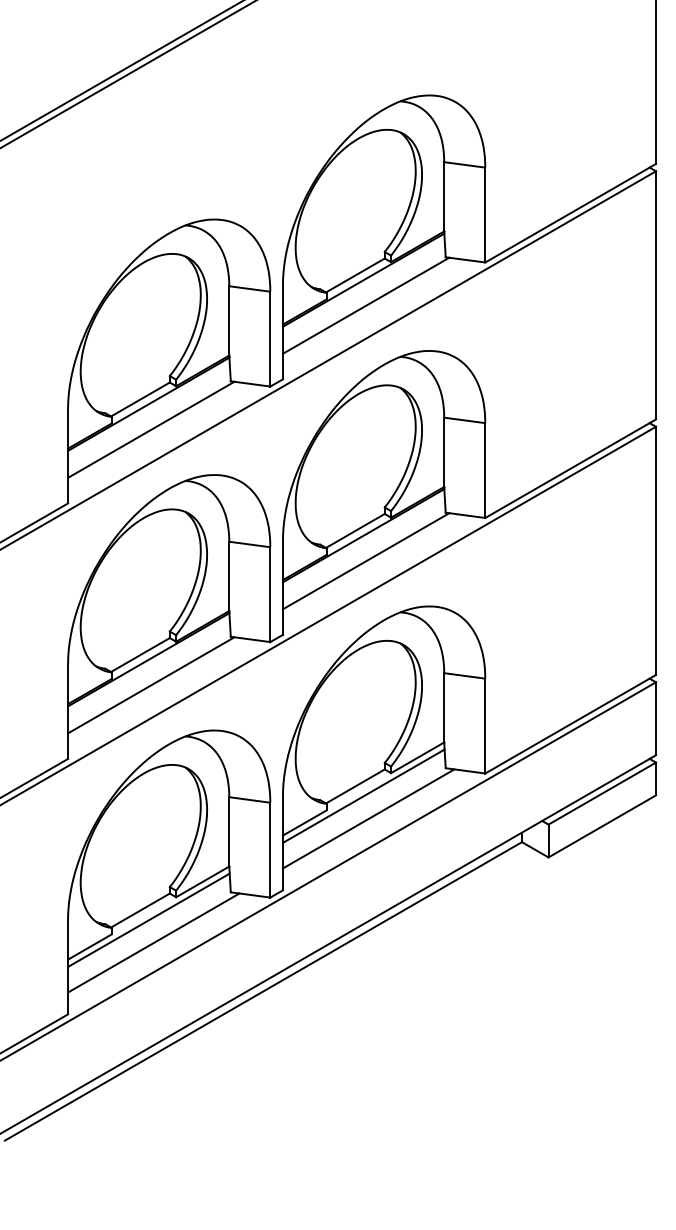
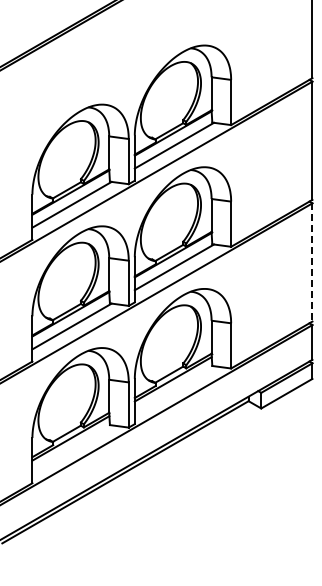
line: (656, 550) -> (312, 262), solid -> dashed
line: (368, 817) -> (175, 389), removed
line: (154, 941) -> (73, 448), removed

